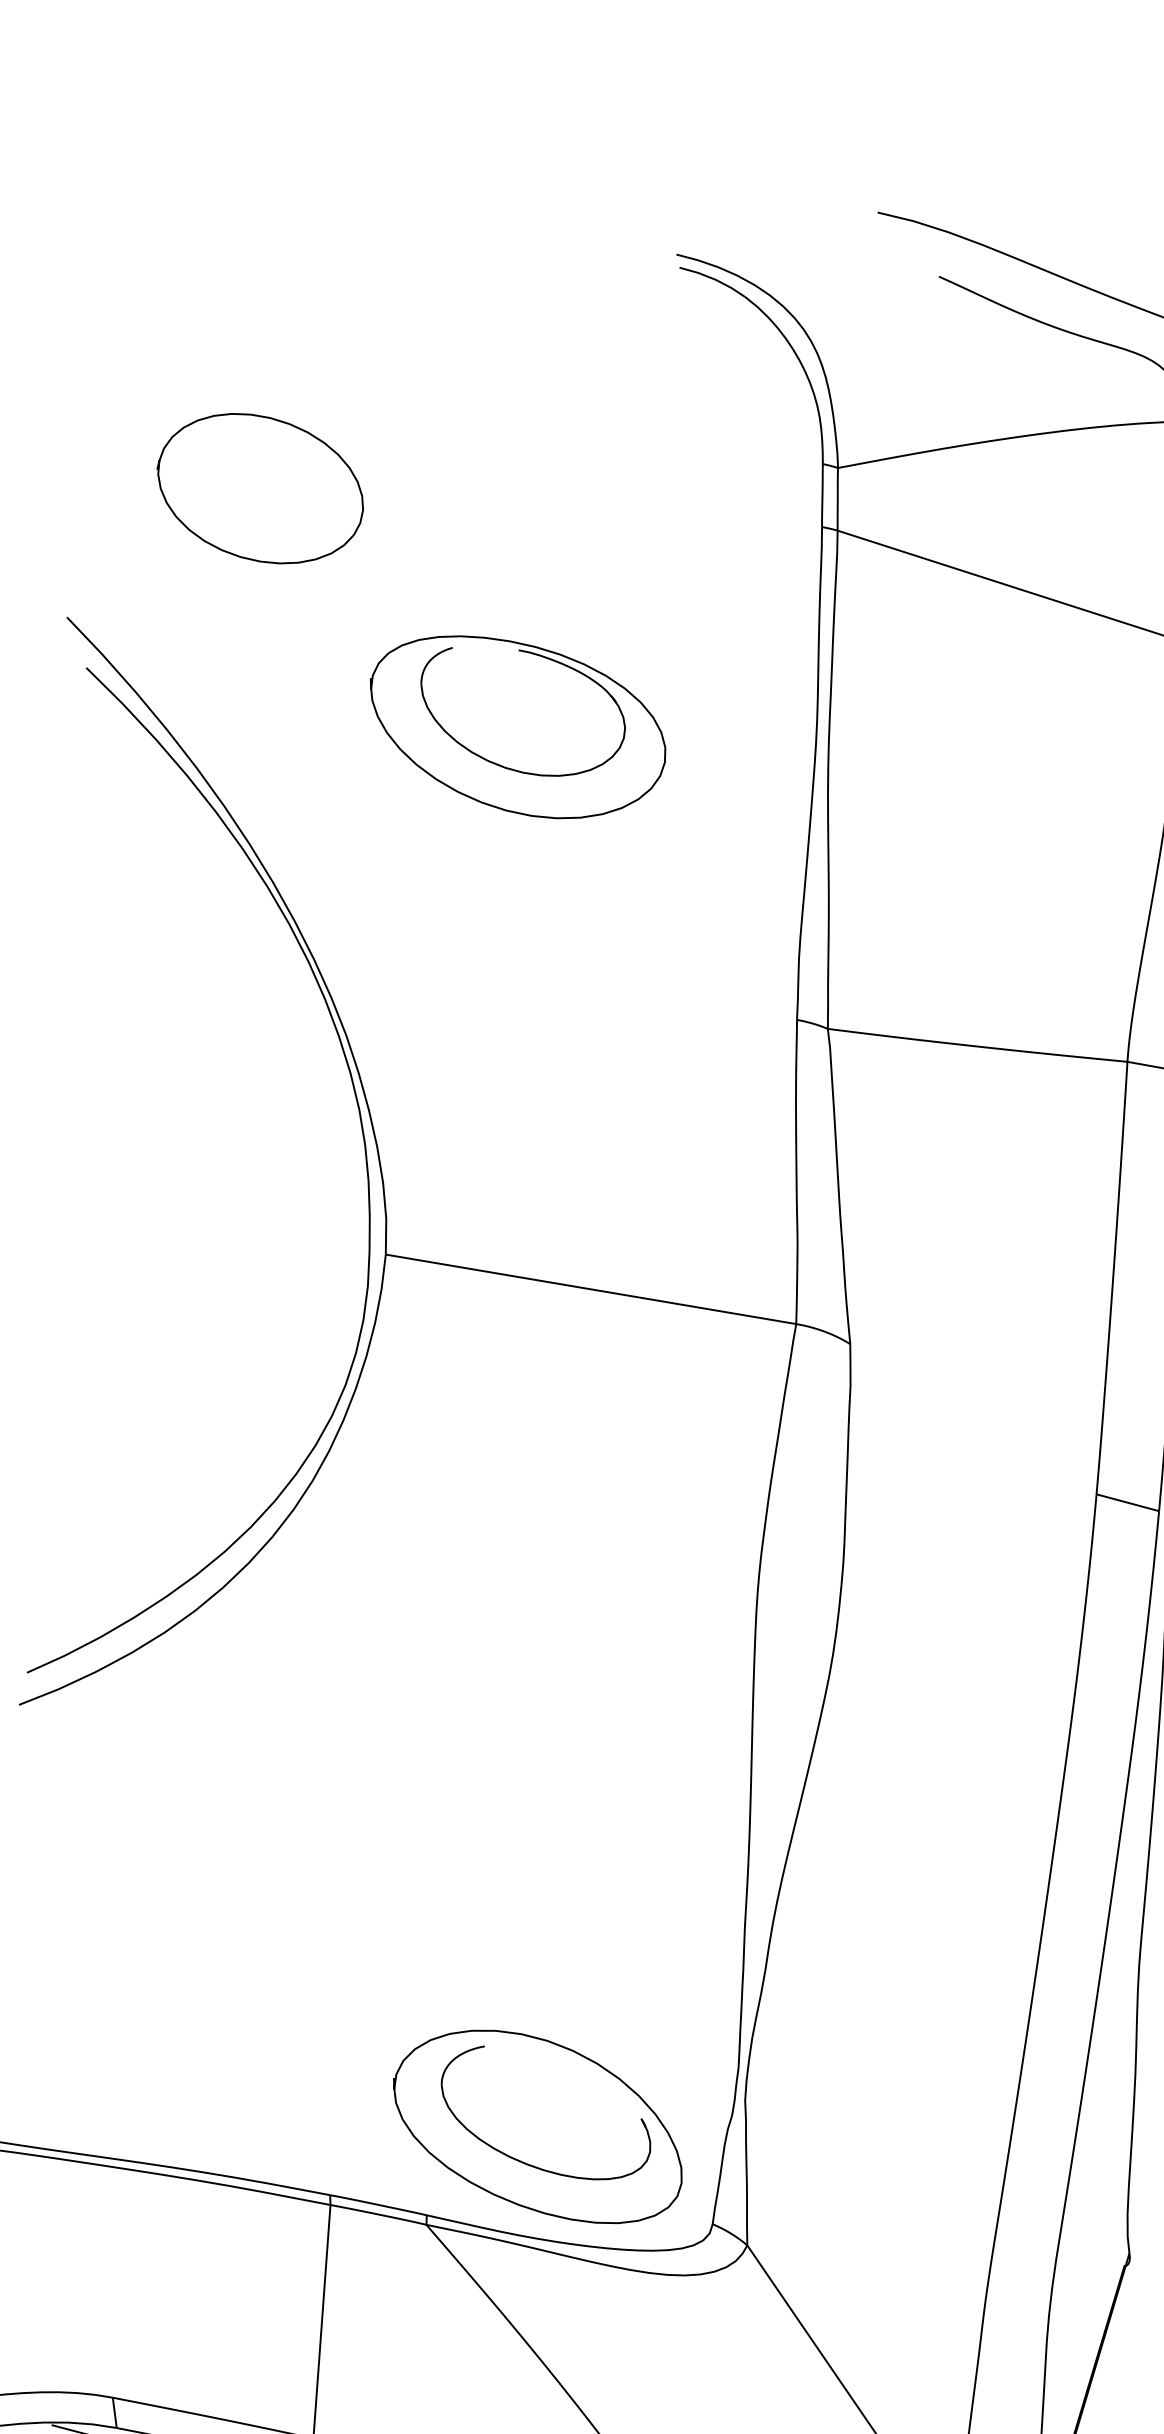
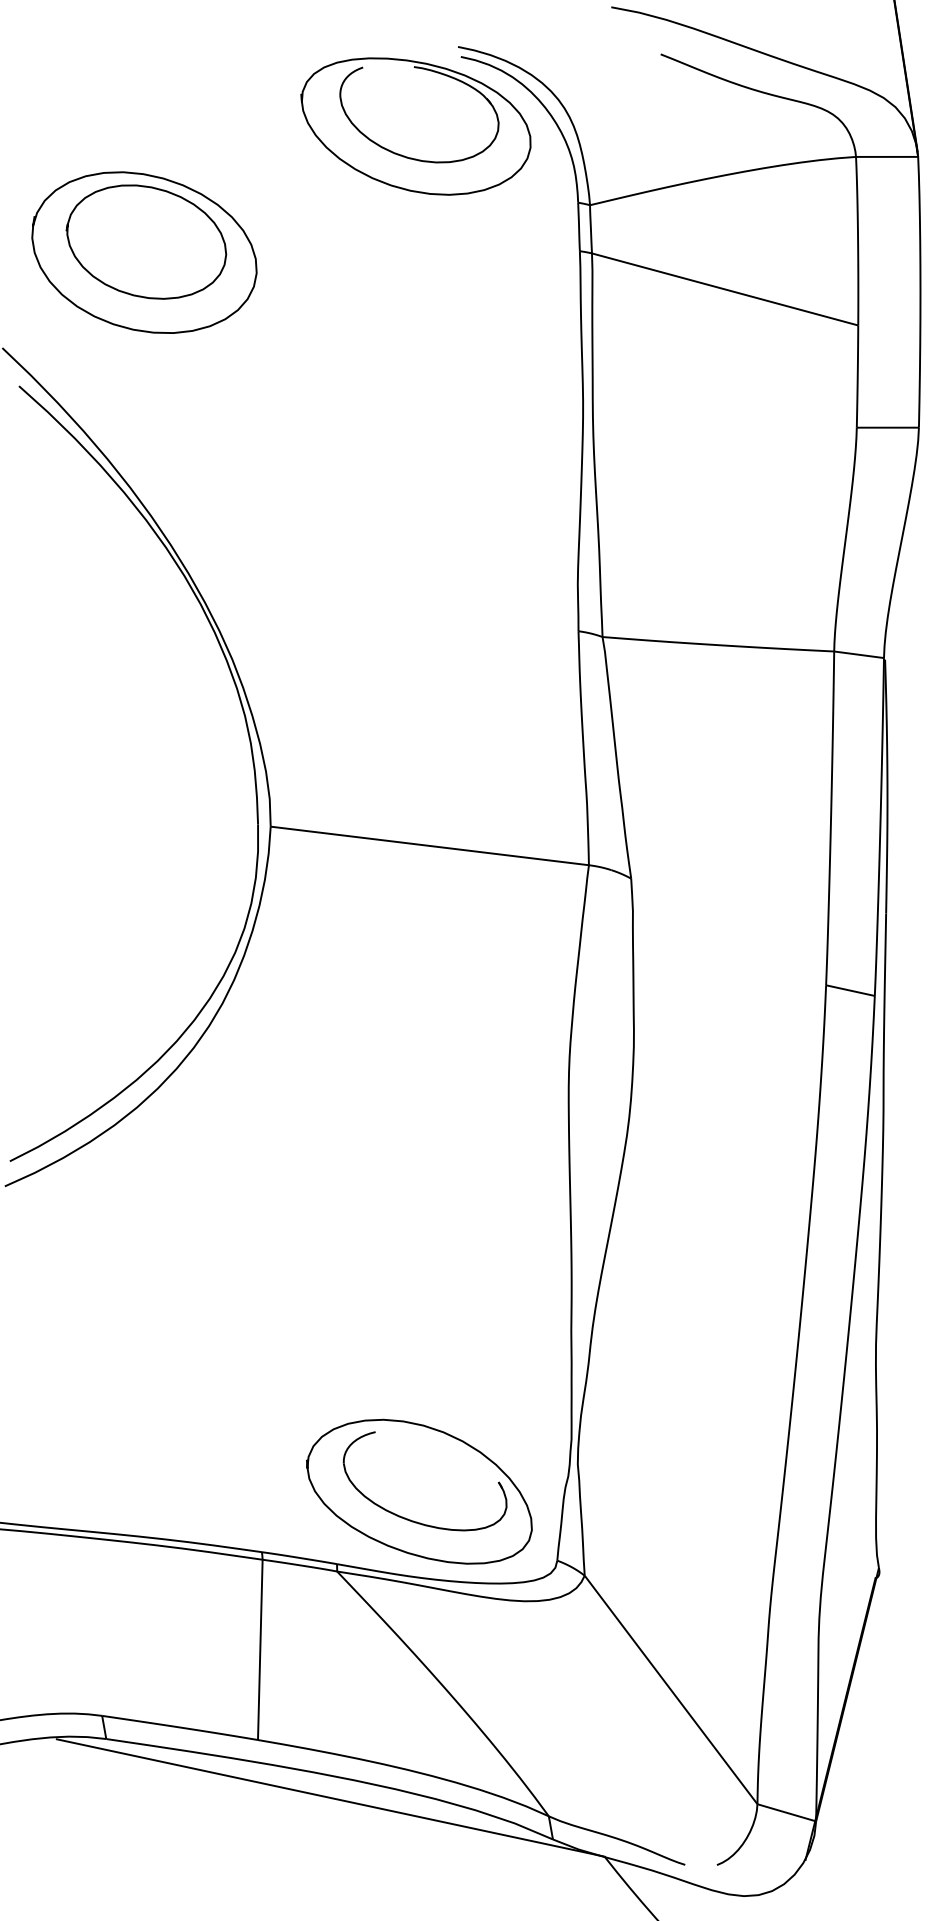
curve: (292, 411) -> (168, 181), added
part: (517, 727) -> (415, 126), moved

